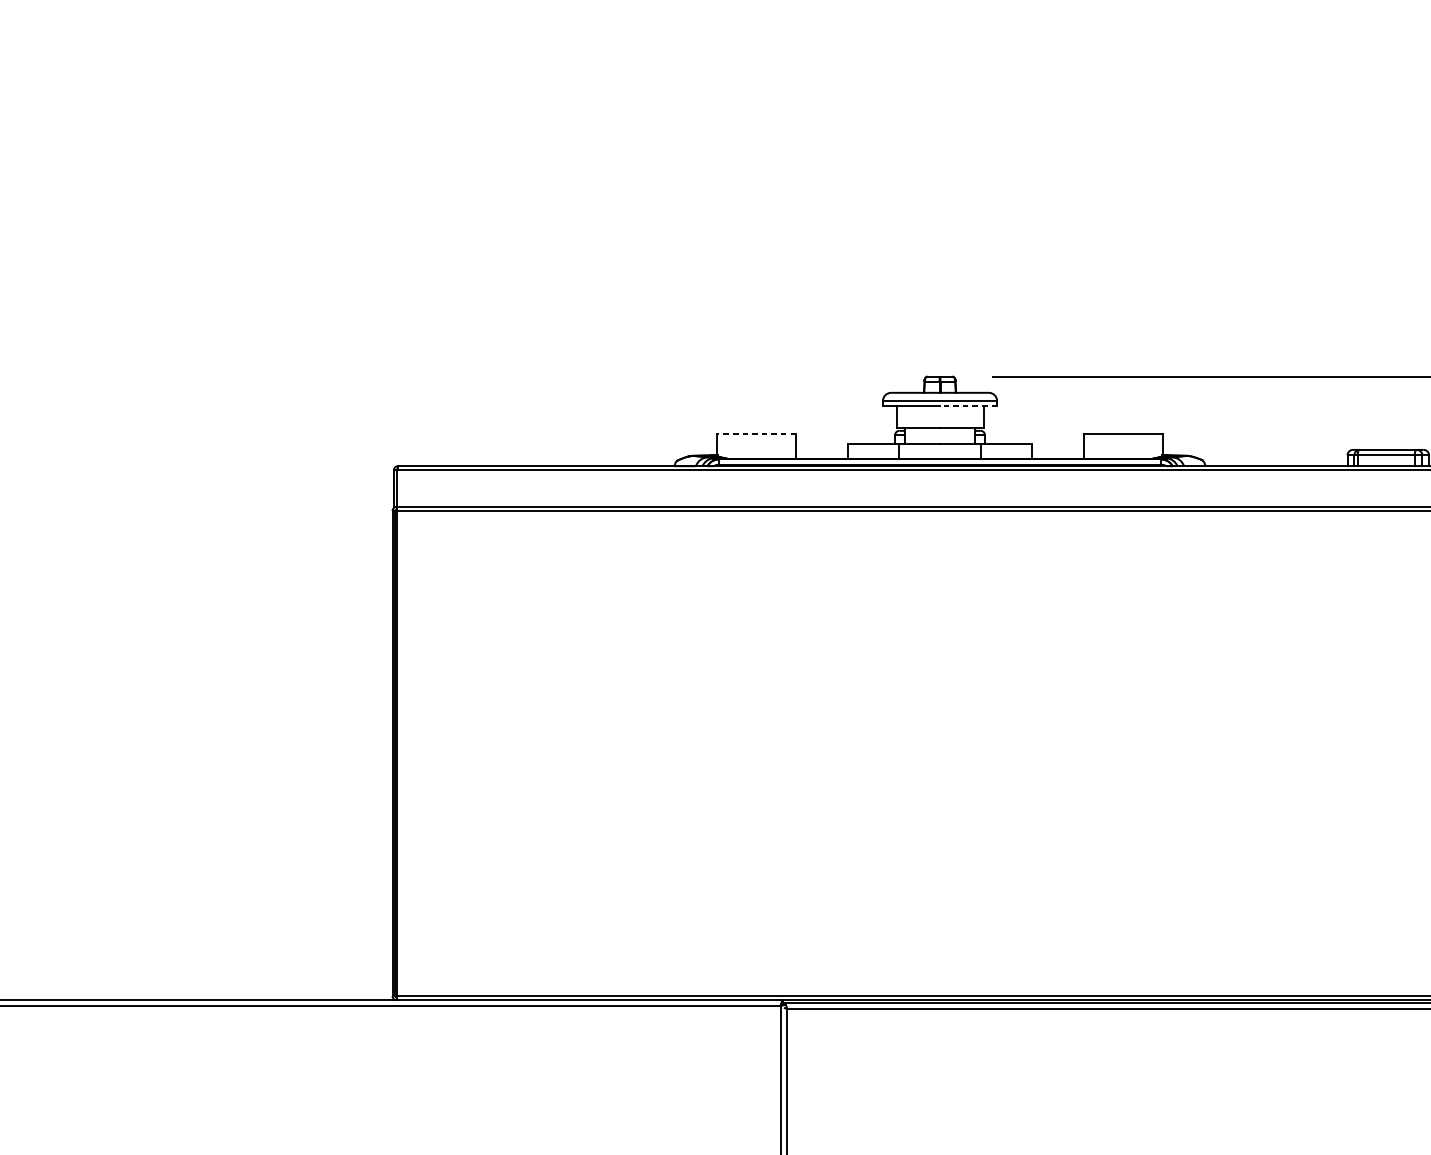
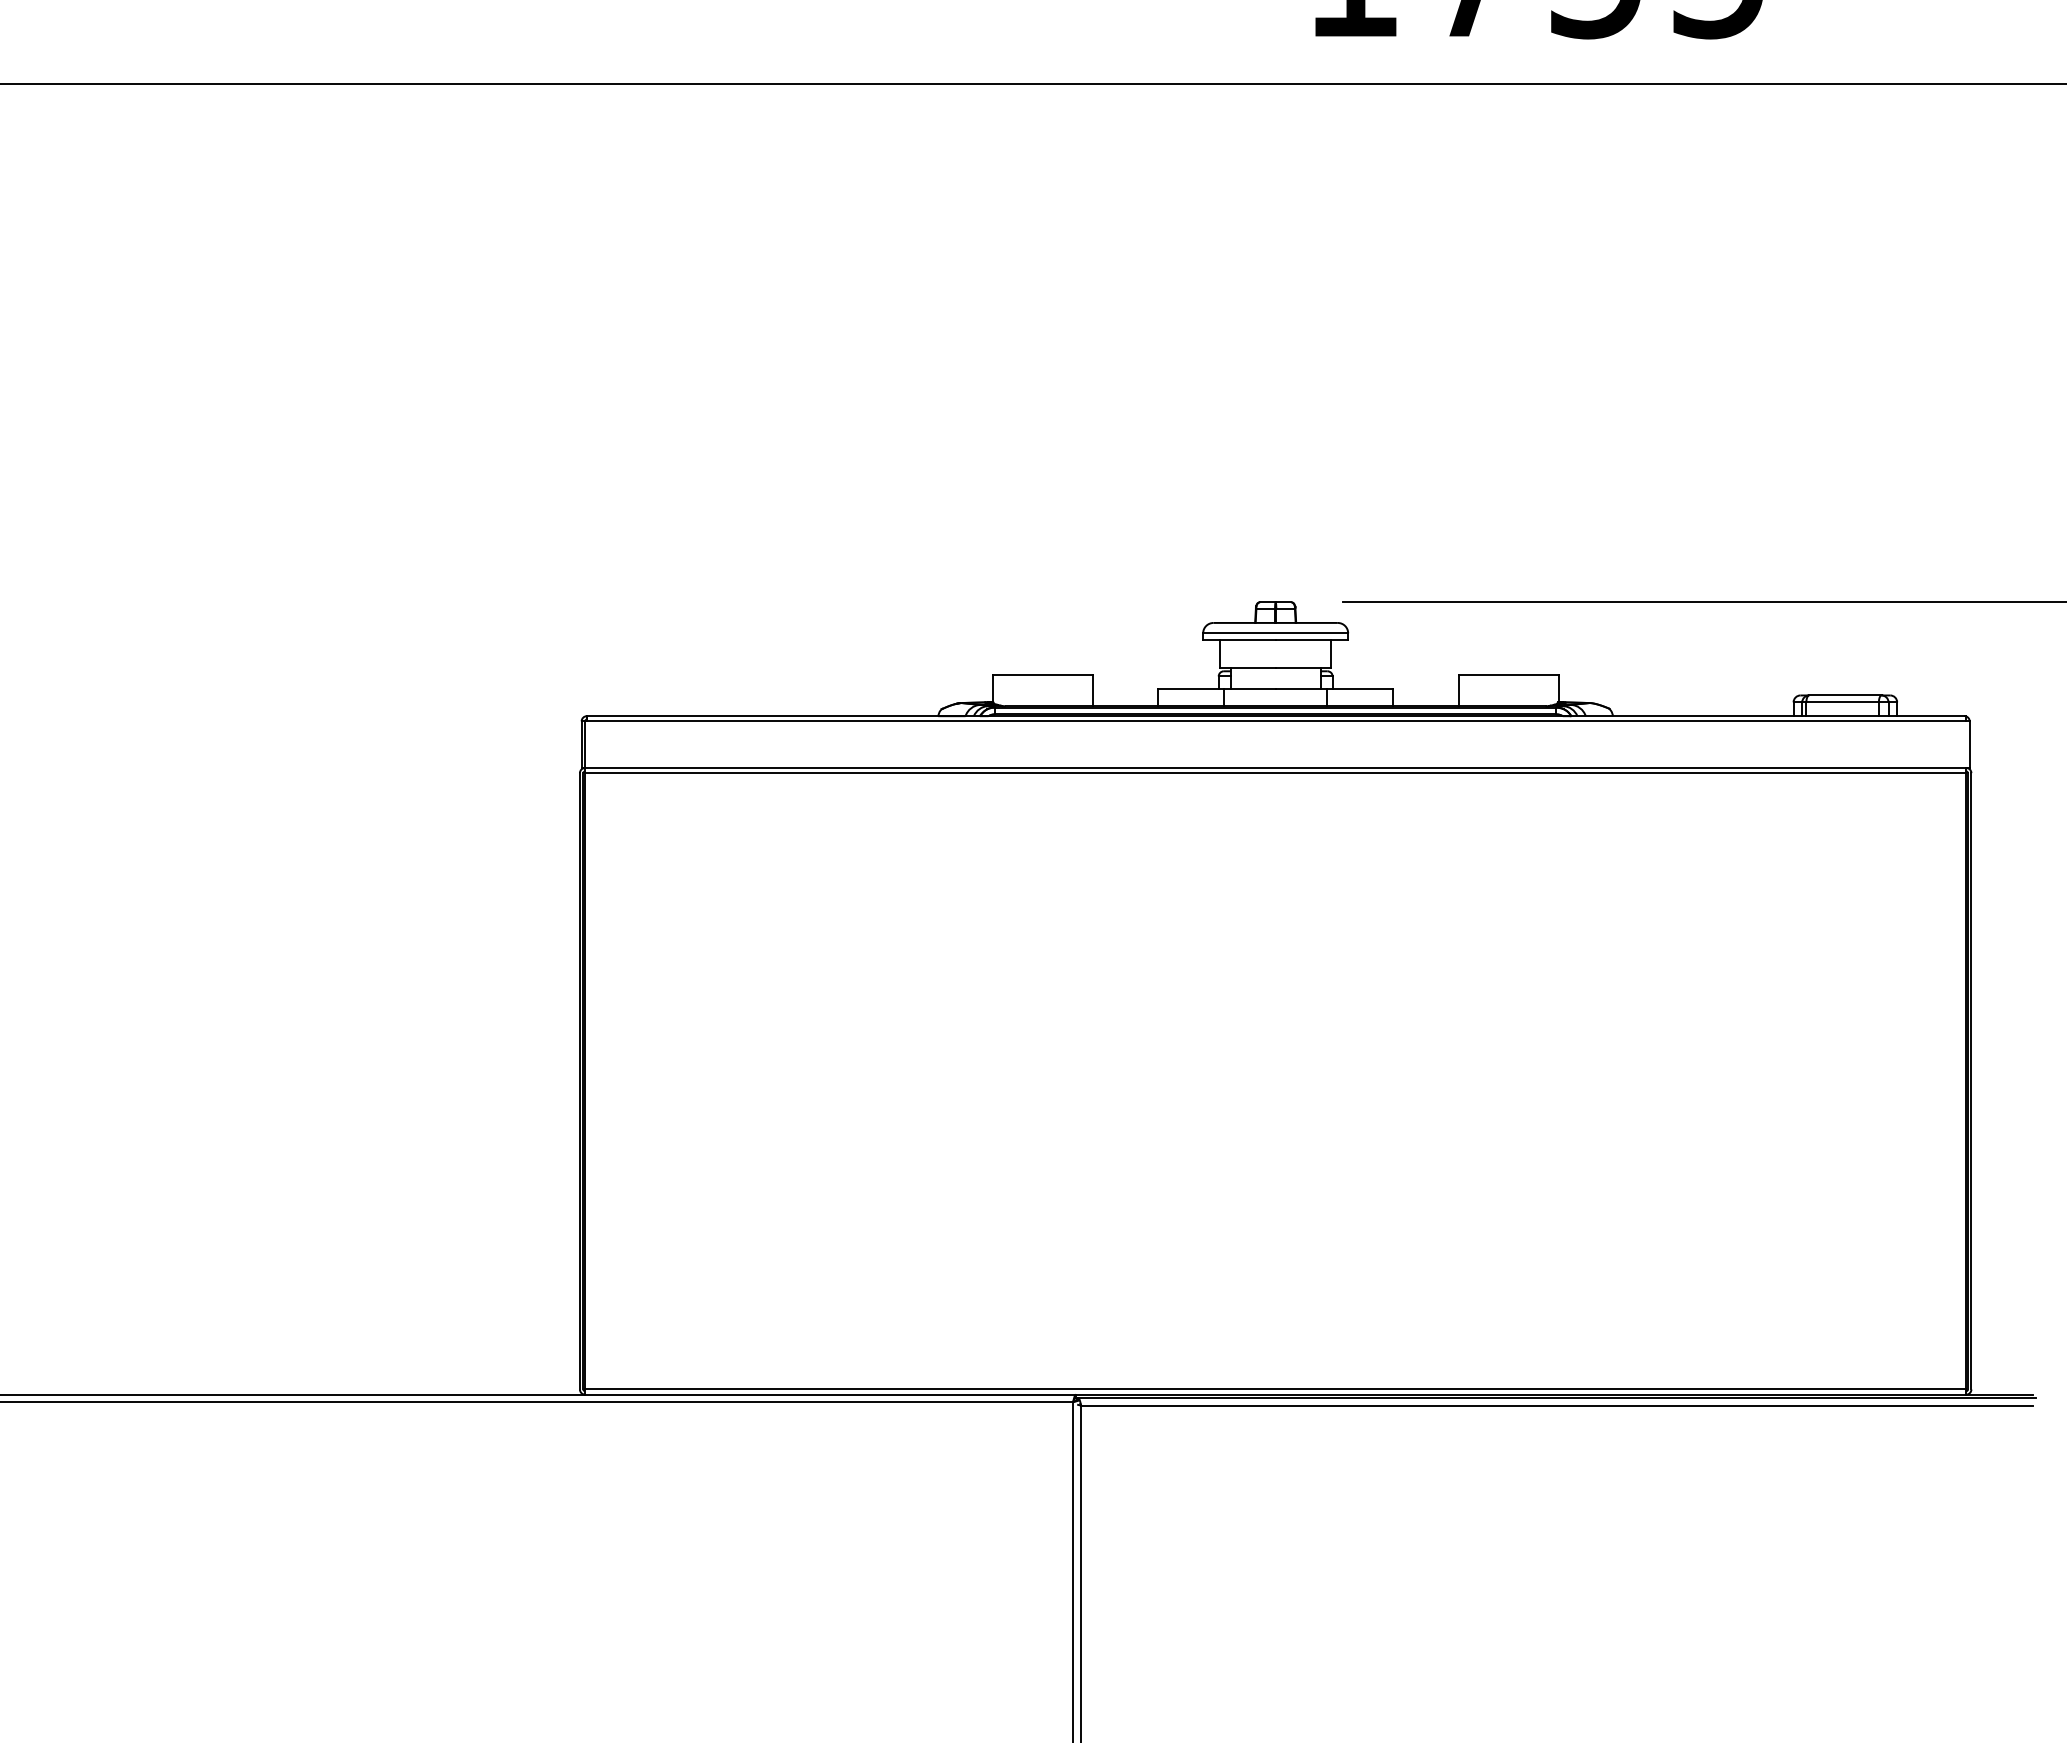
line: (968, 406) -> (1311, 640), dashed -> solid
line: (756, 433) -> (1042, 674), dashed -> solid

